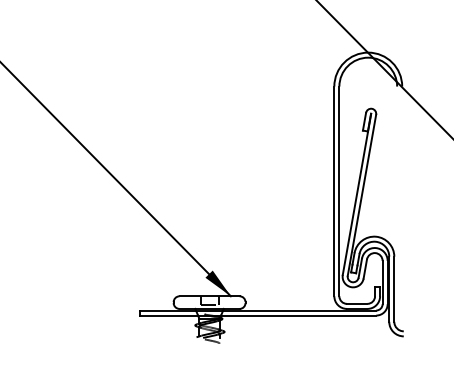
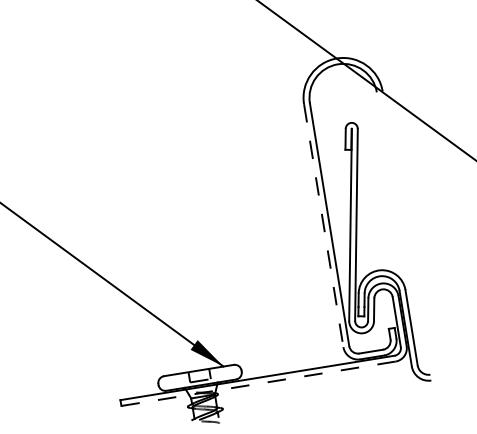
line: (334, 191) -> (323, 225), solid -> dashed
line: (257, 315) -> (257, 383), solid -> dashed

